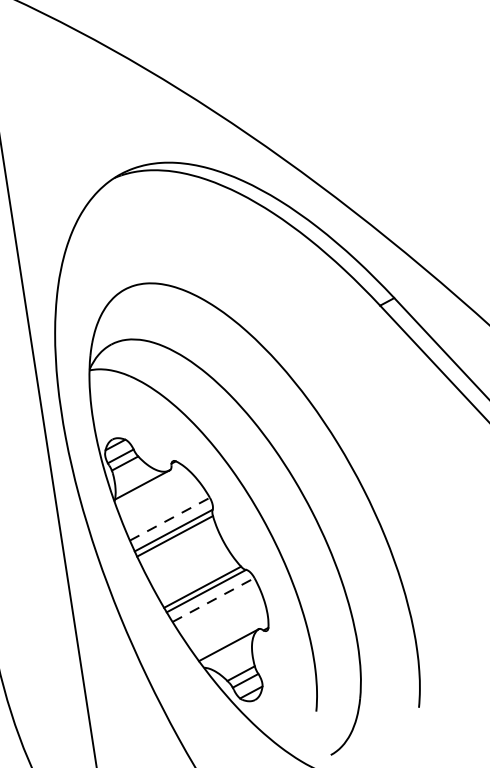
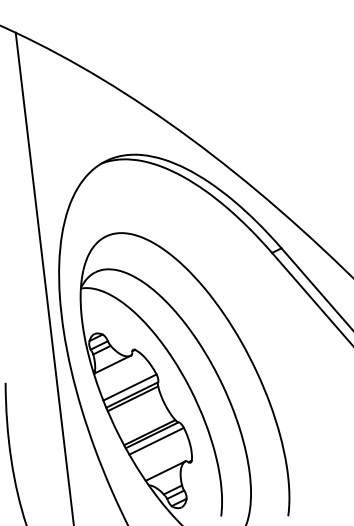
line: (169, 519) -> (129, 387), dashed -> solid
line: (214, 600) -> (157, 441), dashed -> solid

